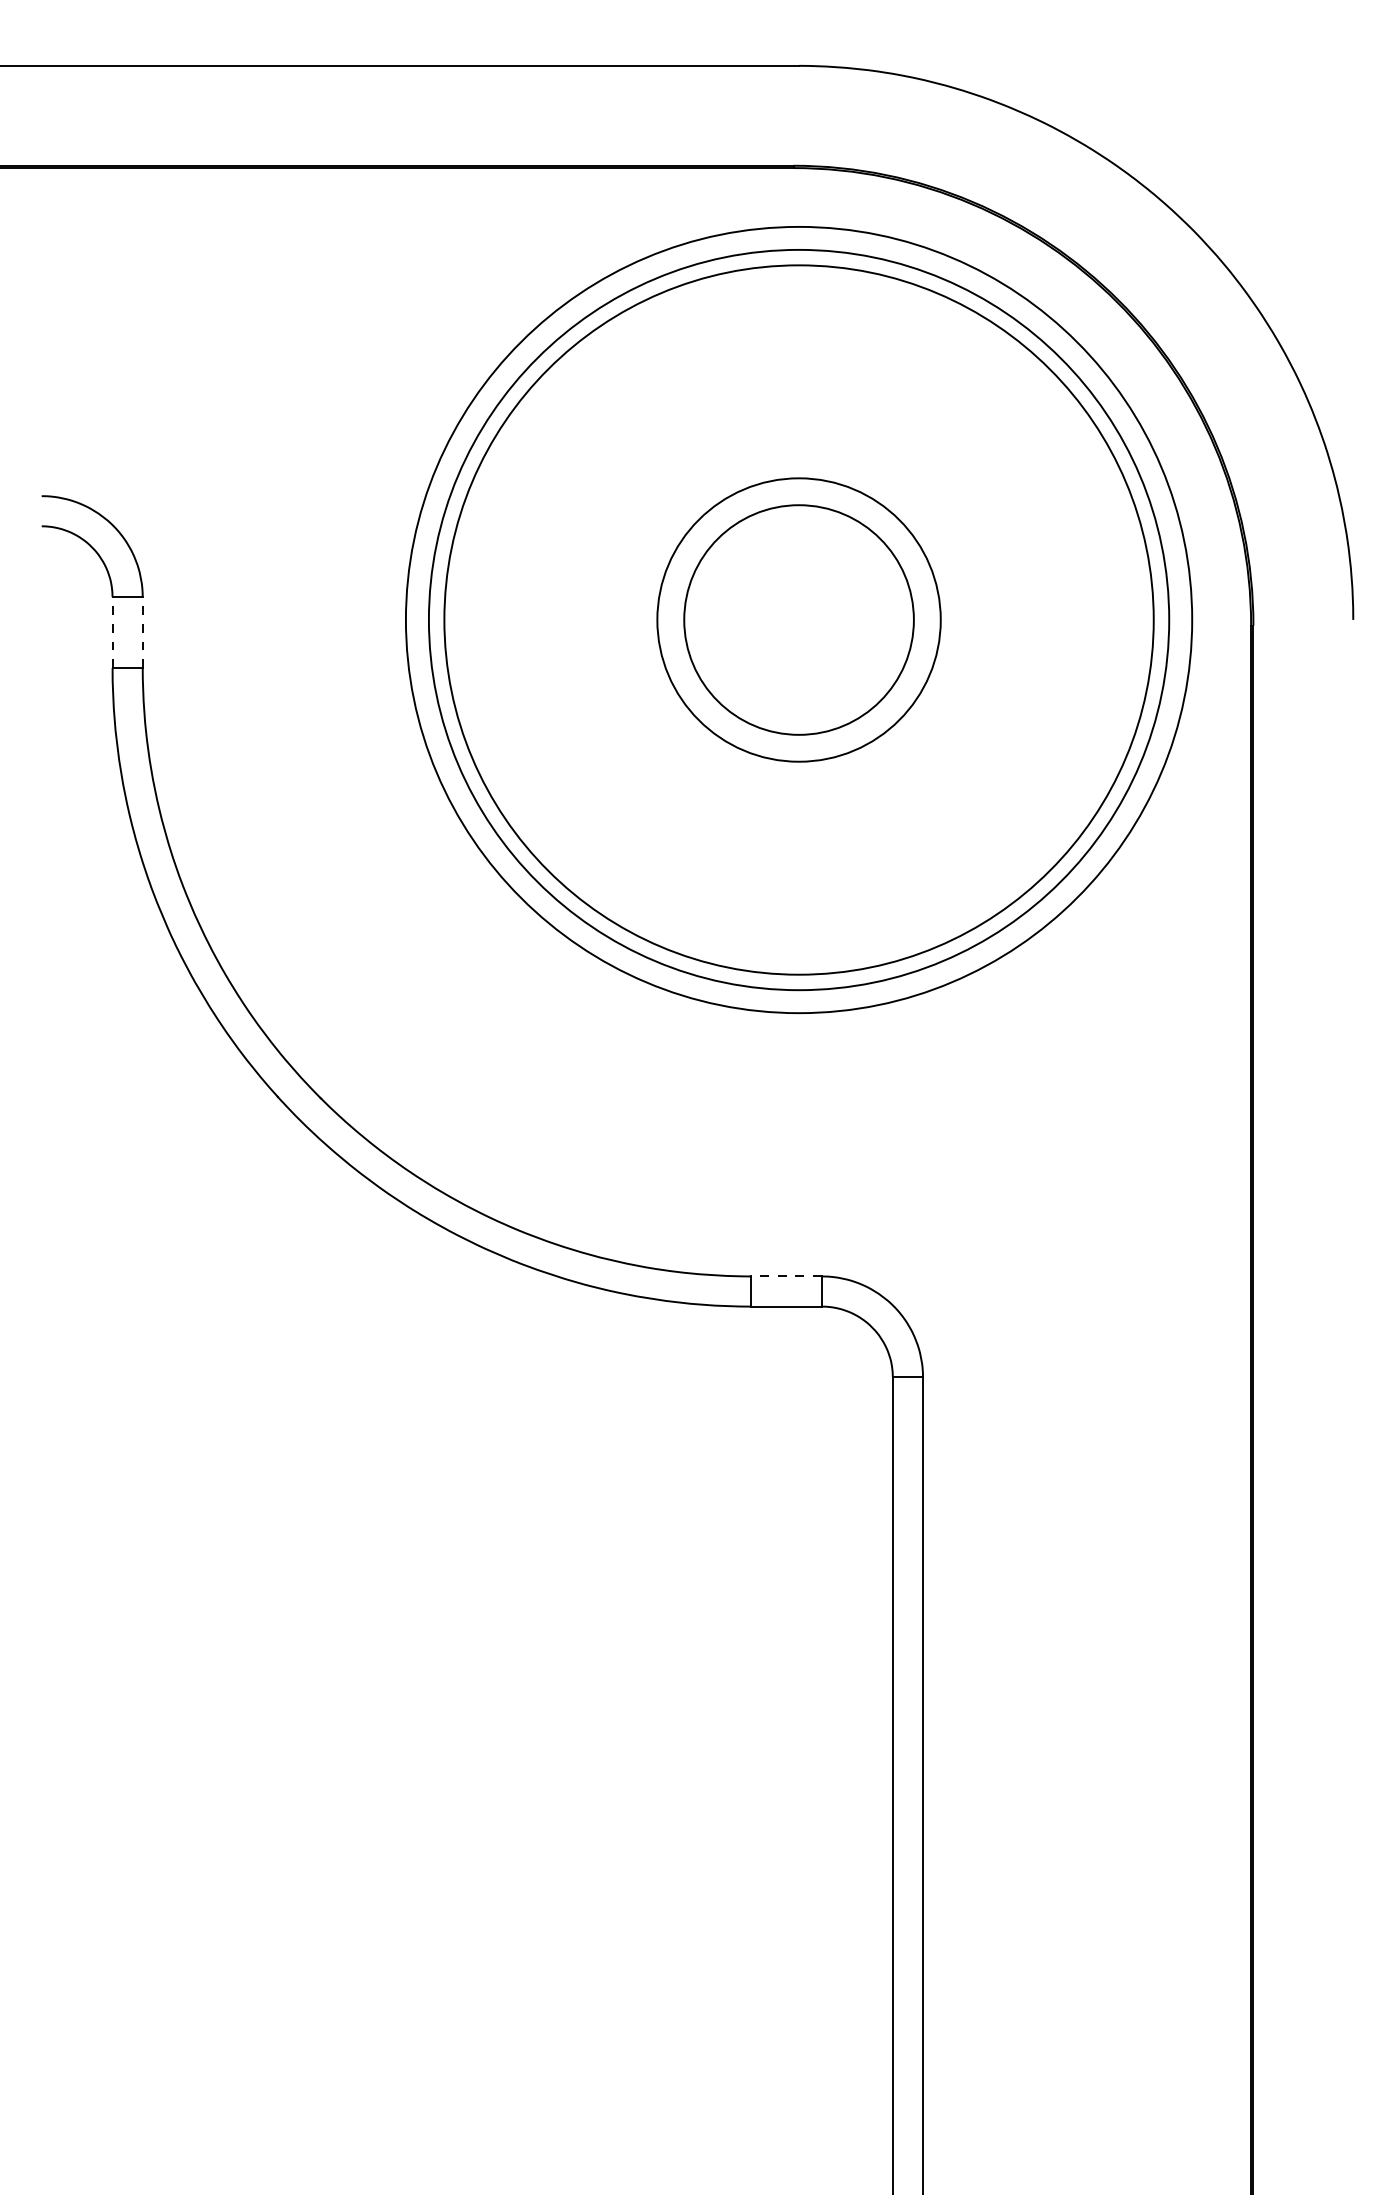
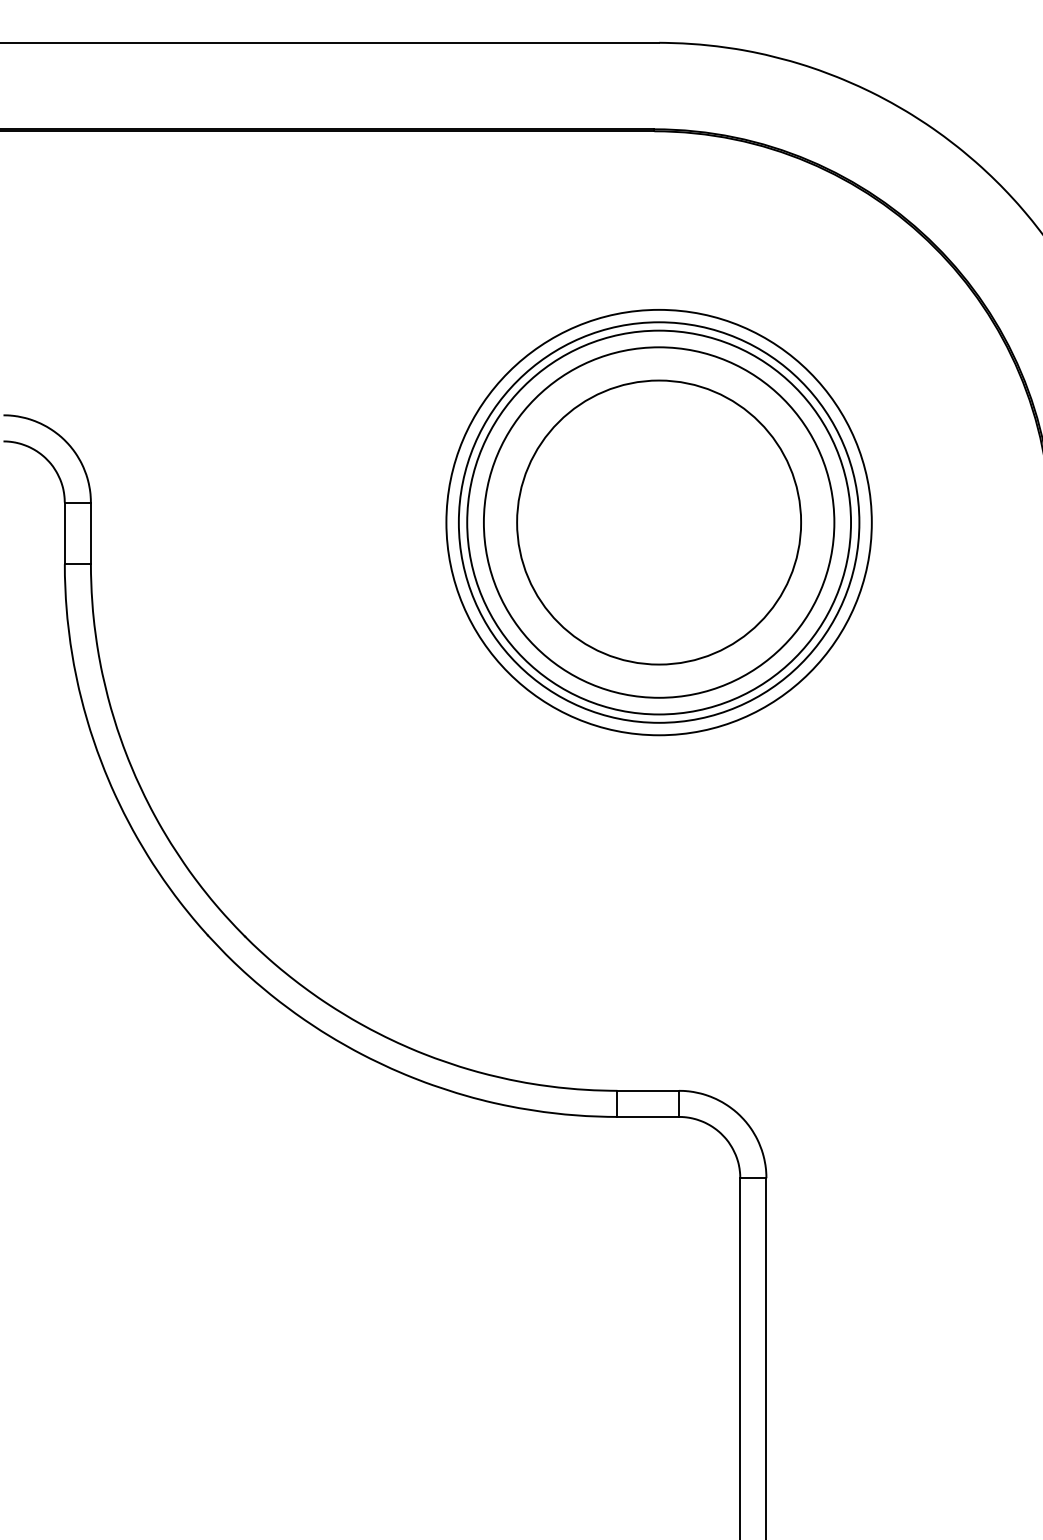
circle: (798, 619) -> (658, 522), size x0.62
circle: (798, 619) -> (658, 522), size x0.62
circle: (798, 619) -> (658, 522), size x0.62
circle: (798, 619) -> (658, 522), size x1.43
circle: (799, 620) -> (659, 522), size x1.43
line: (112, 632) -> (64, 533), dashed -> solid
line: (142, 632) -> (90, 533), dashed -> solid
line: (786, 1276) -> (648, 1090), dashed -> solid

